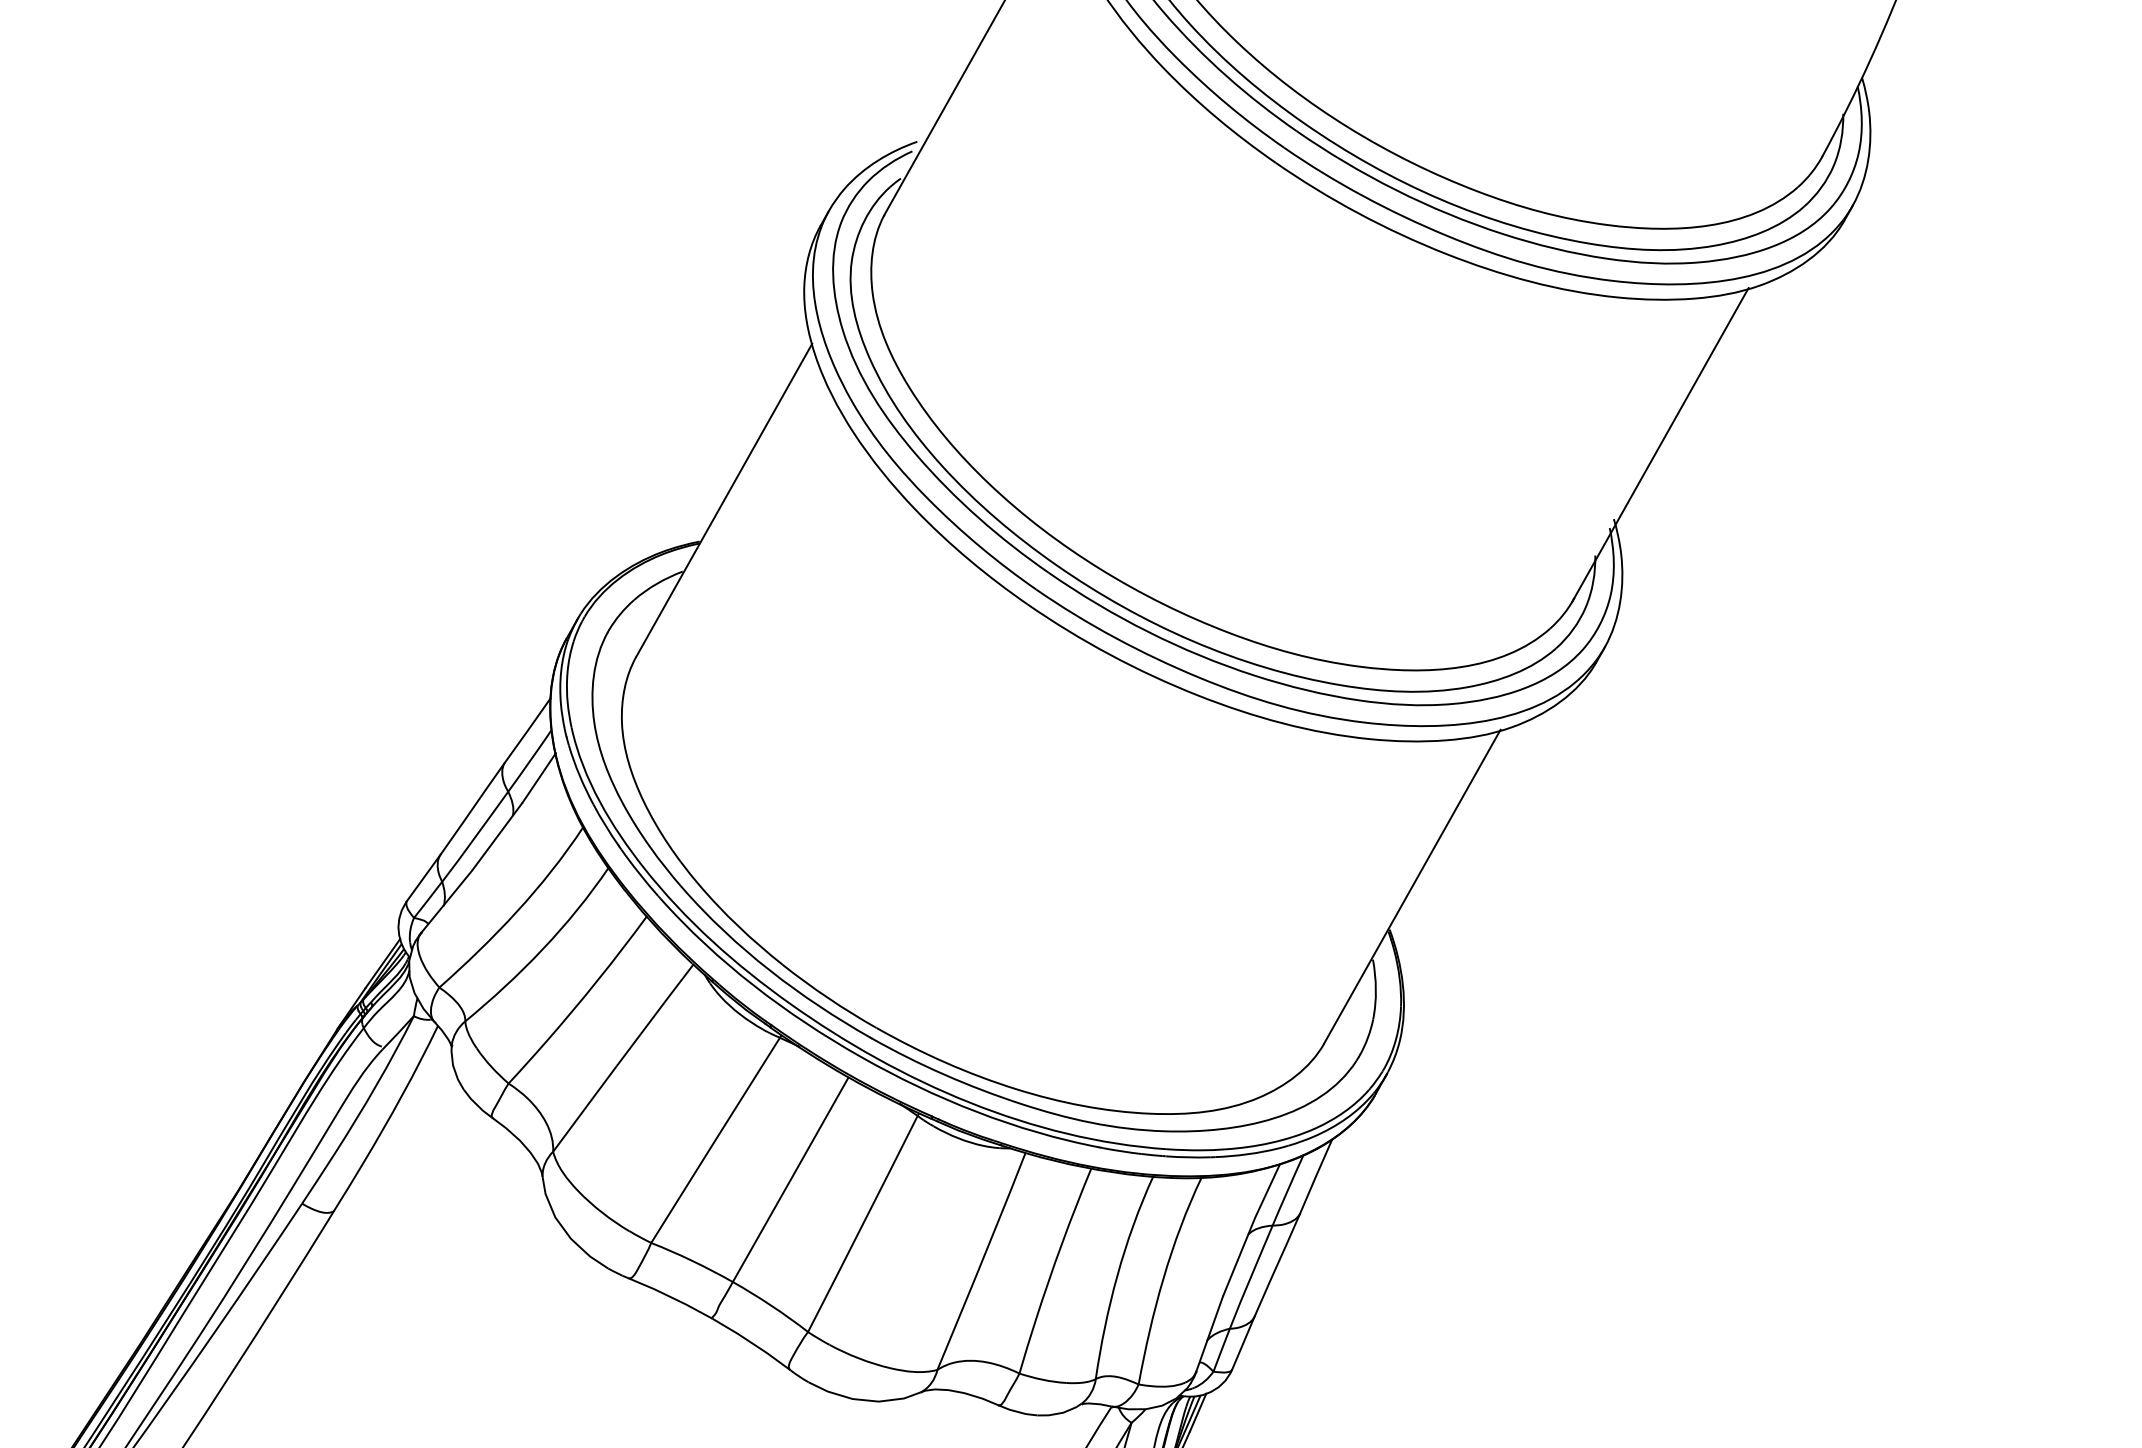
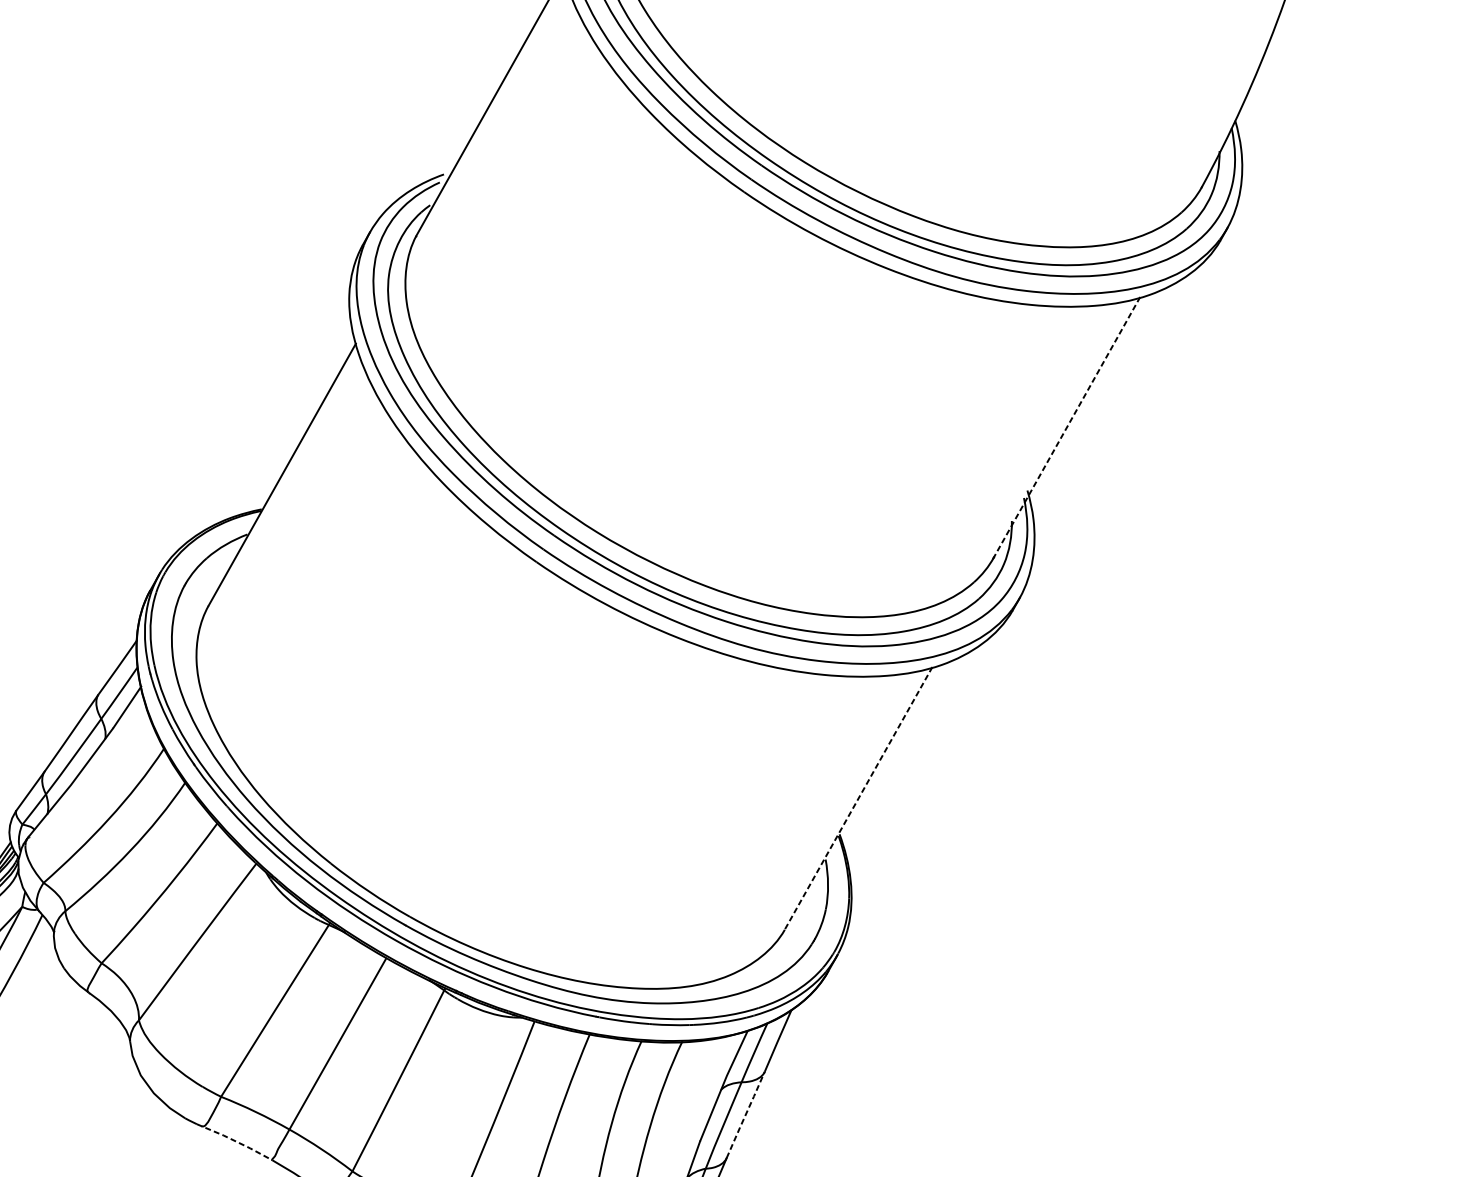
line: (1660, 445) -> (1066, 428), solid -> dashed
line: (1412, 886) -> (858, 798), solid -> dashed
line: (1277, 1264) -> (745, 1114), solid -> dashed
line: (668, 1296) -> (235, 1141), solid -> dashed

